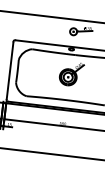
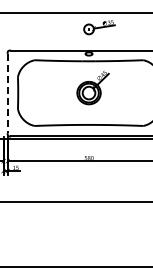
line: (9, 70) -> (7, 93), solid -> dashed

